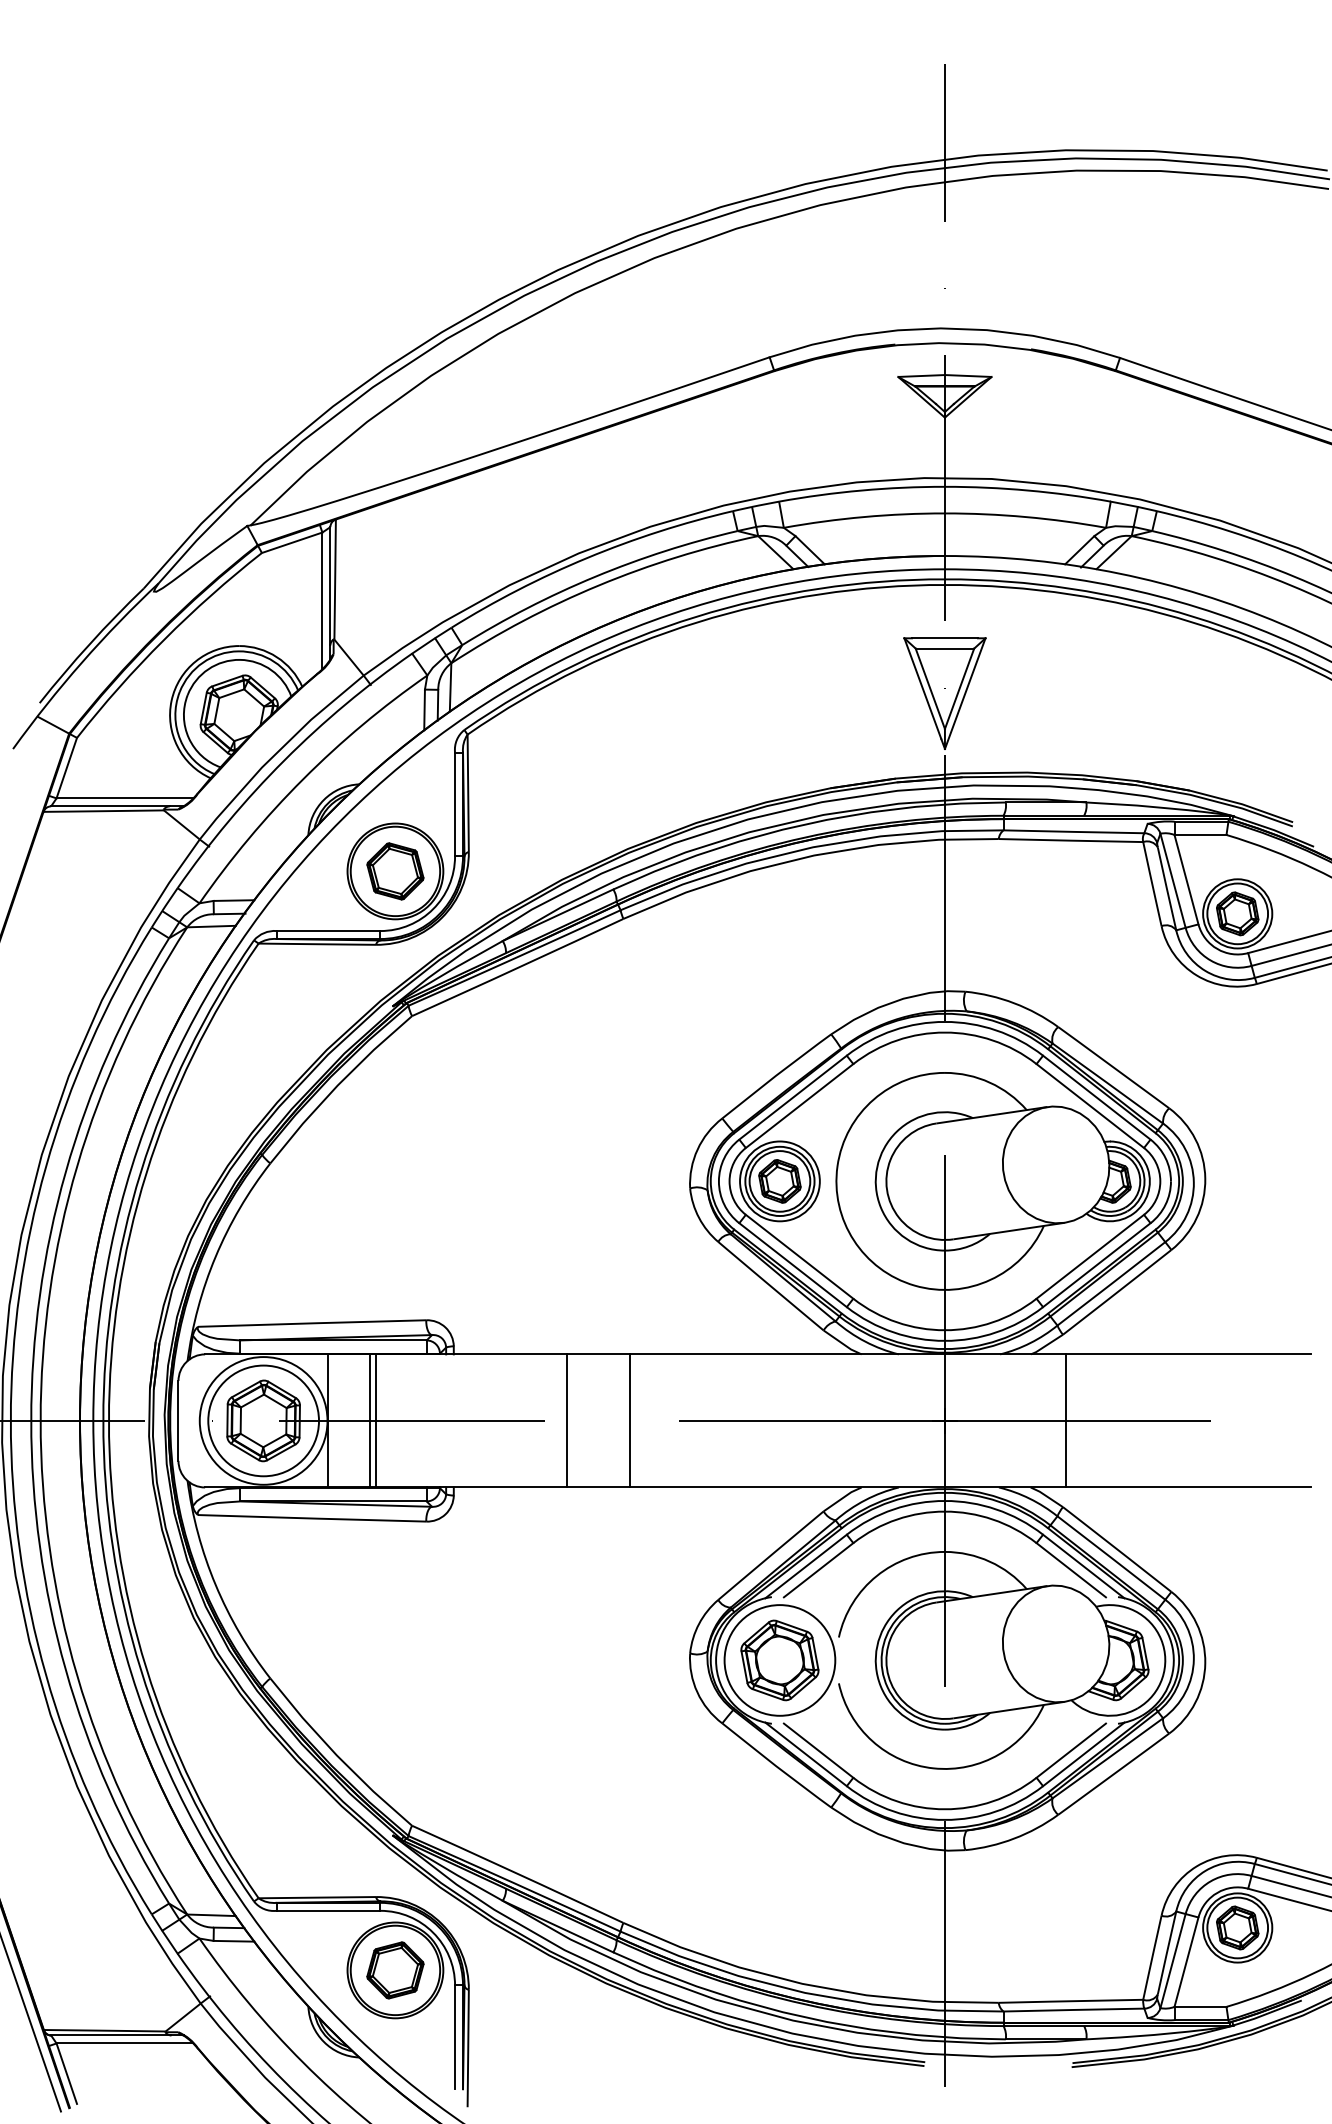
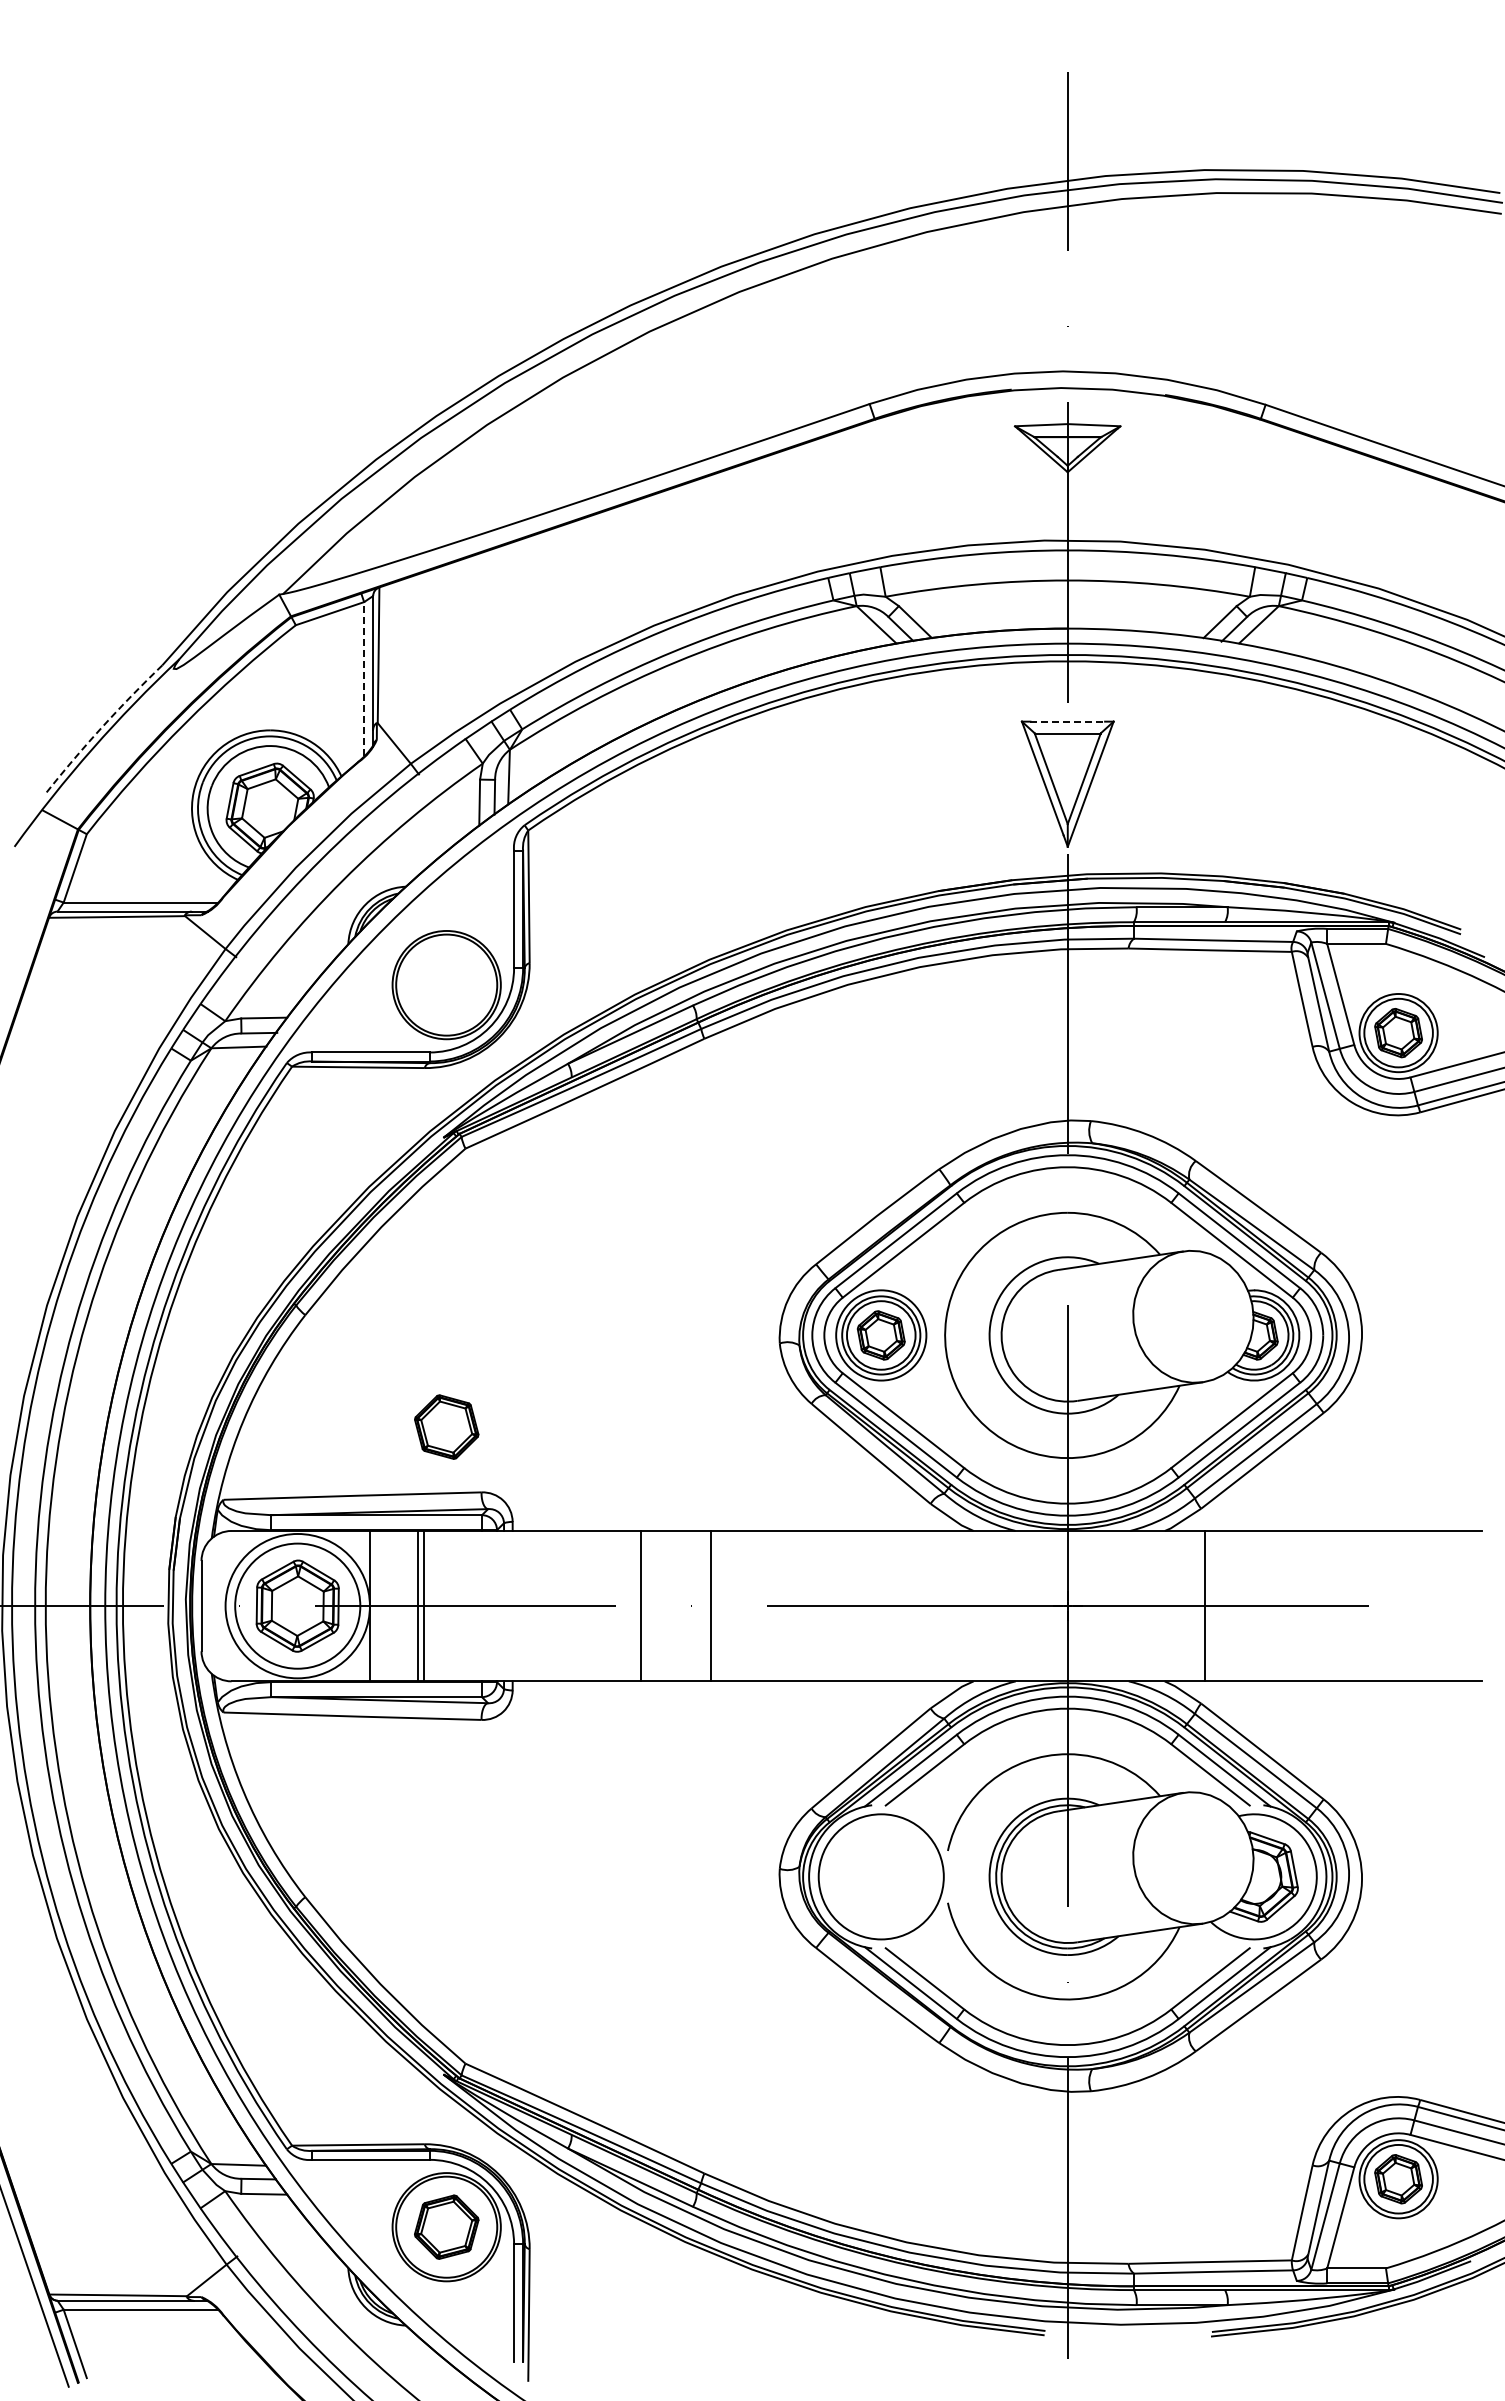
line: (322, 600) -> (364, 678), solid -> dashed
line: (945, 638) -> (1068, 721), solid -> dashed
arc: (89, 644) -> (101, 728), solid -> dashed
part: (395, 870) -> (446, 1426), moved
part: (779, 1660) -> (880, 1876), removed

